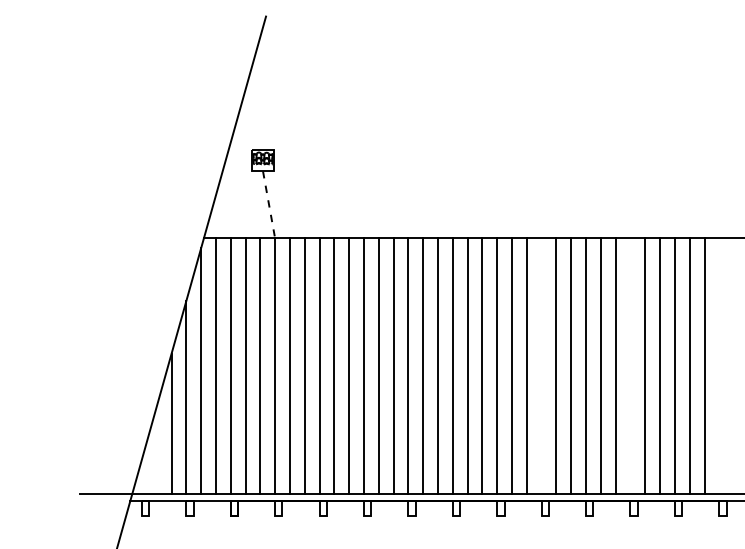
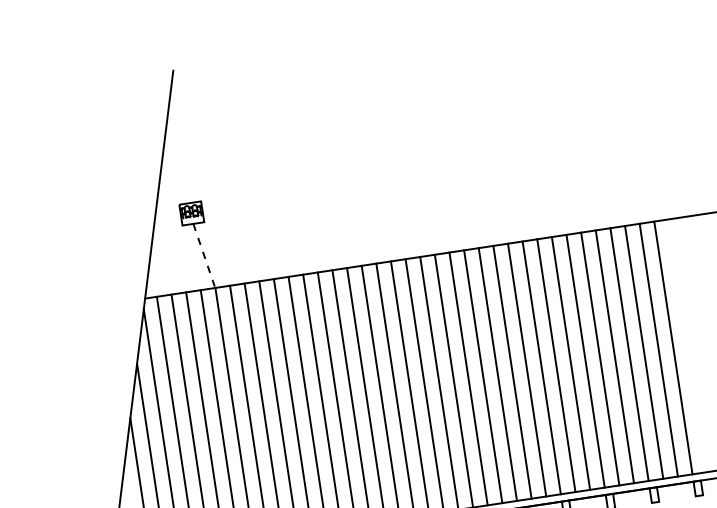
line: (541, 365) -> (497, 374), added
line: (630, 365) -> (585, 361), added
line: (719, 365) -> (673, 347), added

